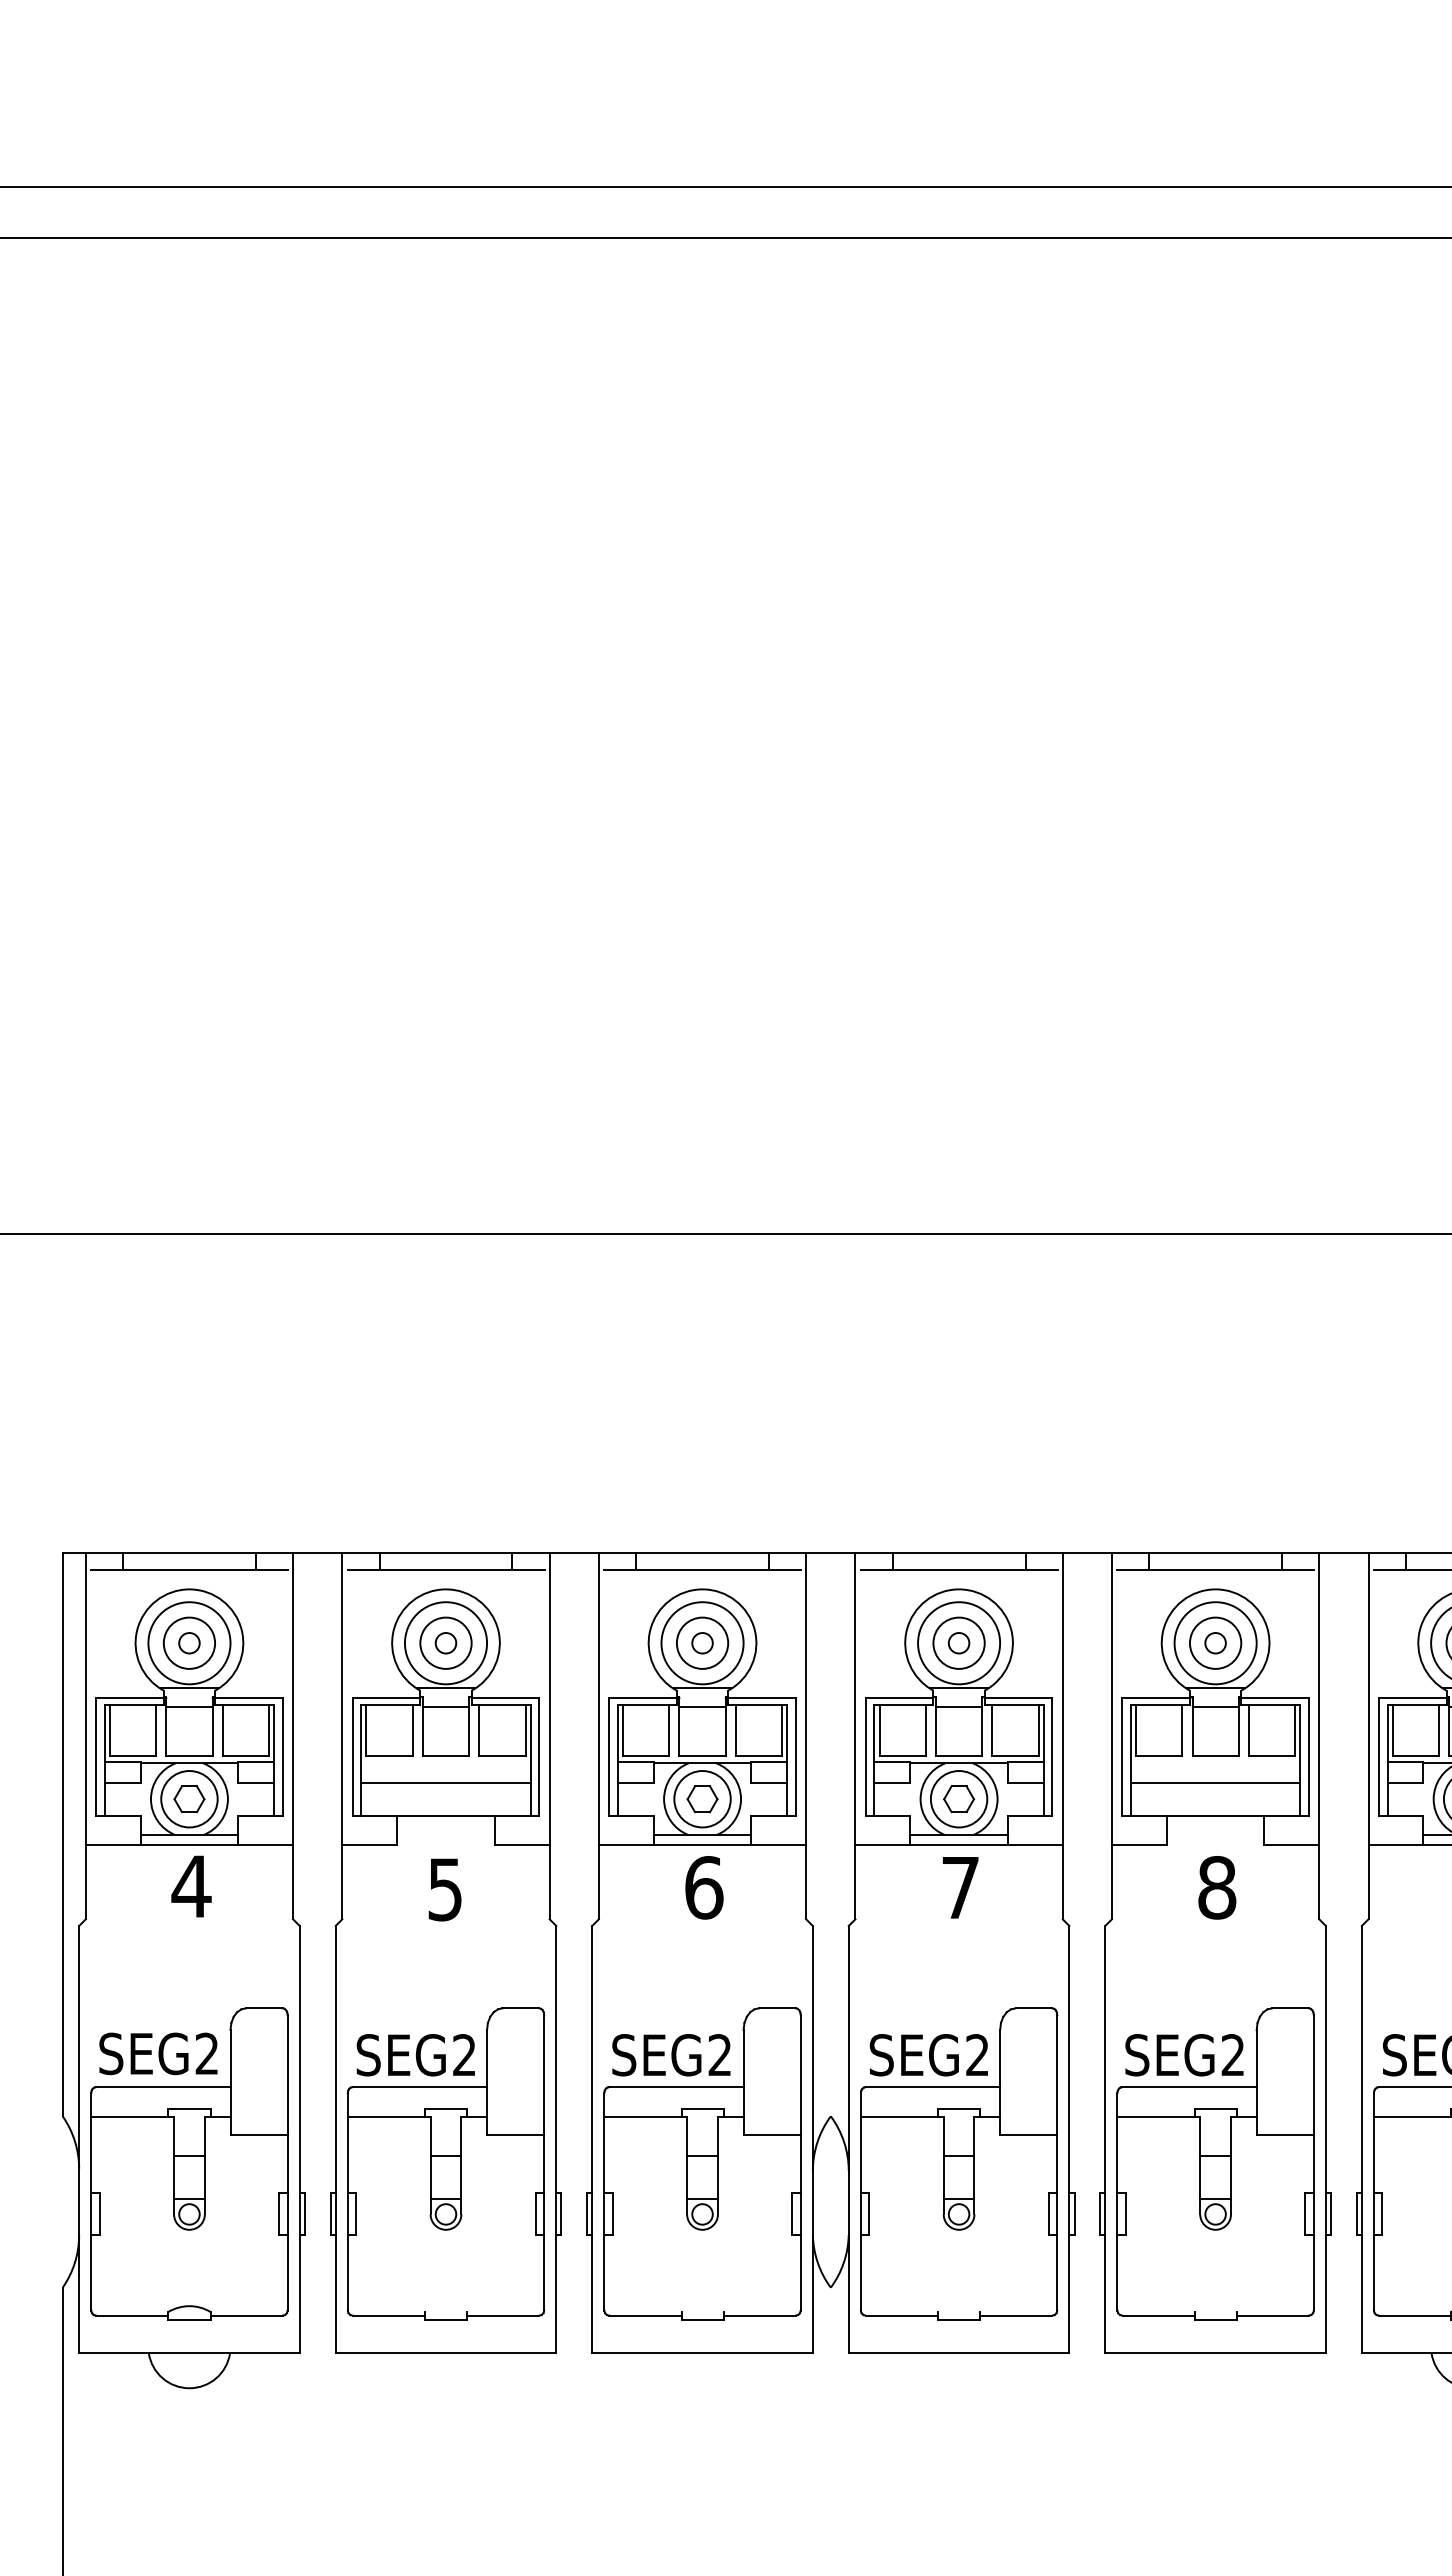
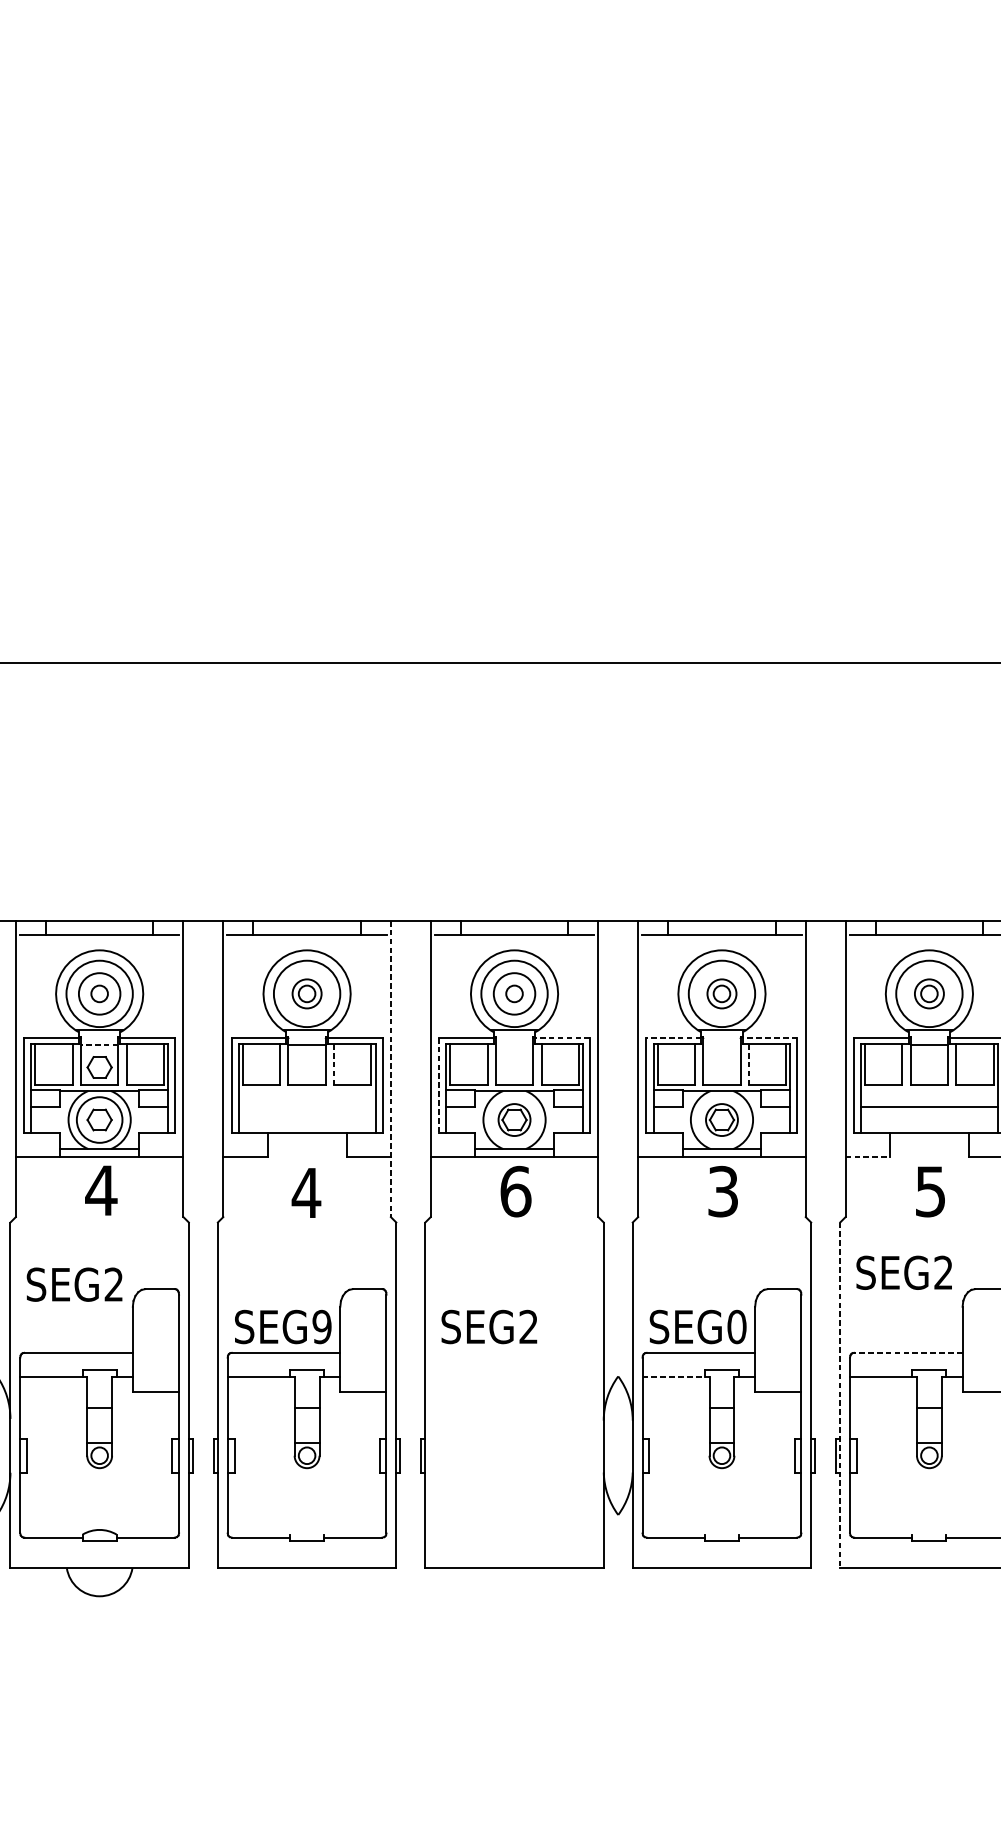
circle: (445, 1642) -> (306, 993), size x0.7
circle: (958, 1642) -> (721, 993), size x0.7
circle: (1215, 1642) -> (929, 993), size x0.7
line: (762, 1697) -> (563, 1037), solid -> dashed
line: (899, 1697) -> (673, 1037), solid -> dashed
line: (1018, 1697) -> (770, 1037), solid -> dashed
line: (188, 1706) -> (98, 1045), solid -> dashed
line: (702, 1706) -> (514, 1045), removed
line: (959, 1706) -> (722, 1045), removed
line: (479, 1730) -> (334, 1064), solid -> dashed
line: (992, 1730) -> (748, 1064), solid -> dashed
part: (189, 1734) -> (99, 1067), added
line: (549, 1736) -> (390, 1069), solid -> dashed
line: (609, 1757) -> (439, 1086), solid -> dashed
line: (445, 1782) -> (306, 1106), removed
circle: (702, 1799) -> (514, 1120), size x0.7
circle: (958, 1799) -> (721, 1120), size x0.7
line: (1139, 1845) -> (867, 1157), solid -> dashed
text: (960, 1887) -> (723, 1191), 7 -> 3
text: (1217, 1887) -> (930, 1191), 8 -> 5
text: (444, 1889) -> (305, 1193), 5 -> 4
text: (158, 2053) -> (74, 1284), moved
text: (464, 2055) -> (322, 1327), SEG2 -> SEG9
text: (977, 2055) -> (736, 1327), SEG2 -> SEG0
text: (1184, 2055) -> (904, 1273), moved
line: (1189, 2087) -> (908, 1353), solid -> dashed
line: (902, 2116) -> (676, 1376), solid -> dashed
line: (1105, 2139) -> (840, 1395), solid -> dashed
part: (702, 2163) -> (514, 1414), removed

